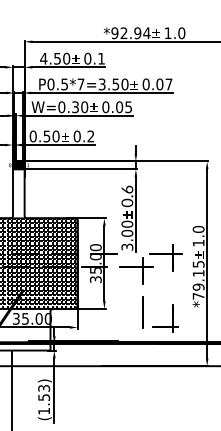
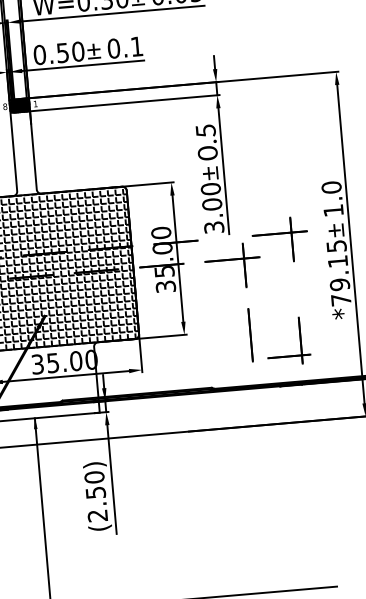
text: (90, 136) -> (136, 46), 0.2 -> 0.1
text: (127, 189) -> (206, 130), 0.6 -> 0.5
text: (44, 399) -> (96, 495), (1.53) -> (2.50)

